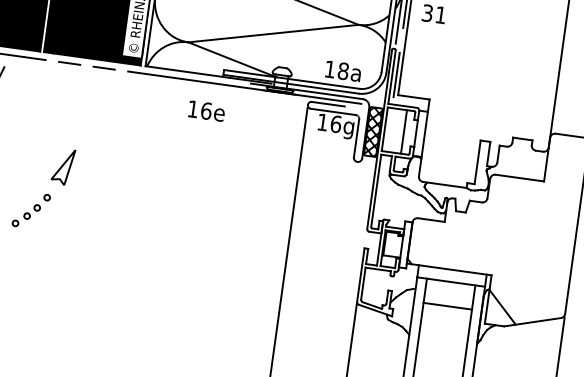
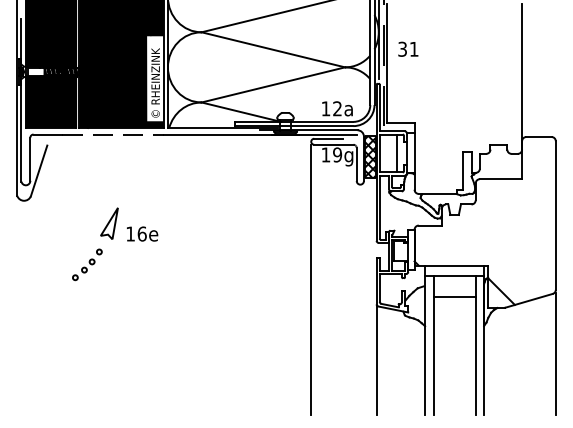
text: (343, 70) -> (337, 108), 18a -> 12a
text: (206, 110) -> (142, 233), moved
text: (336, 123) -> (337, 154), 16g -> 19g

